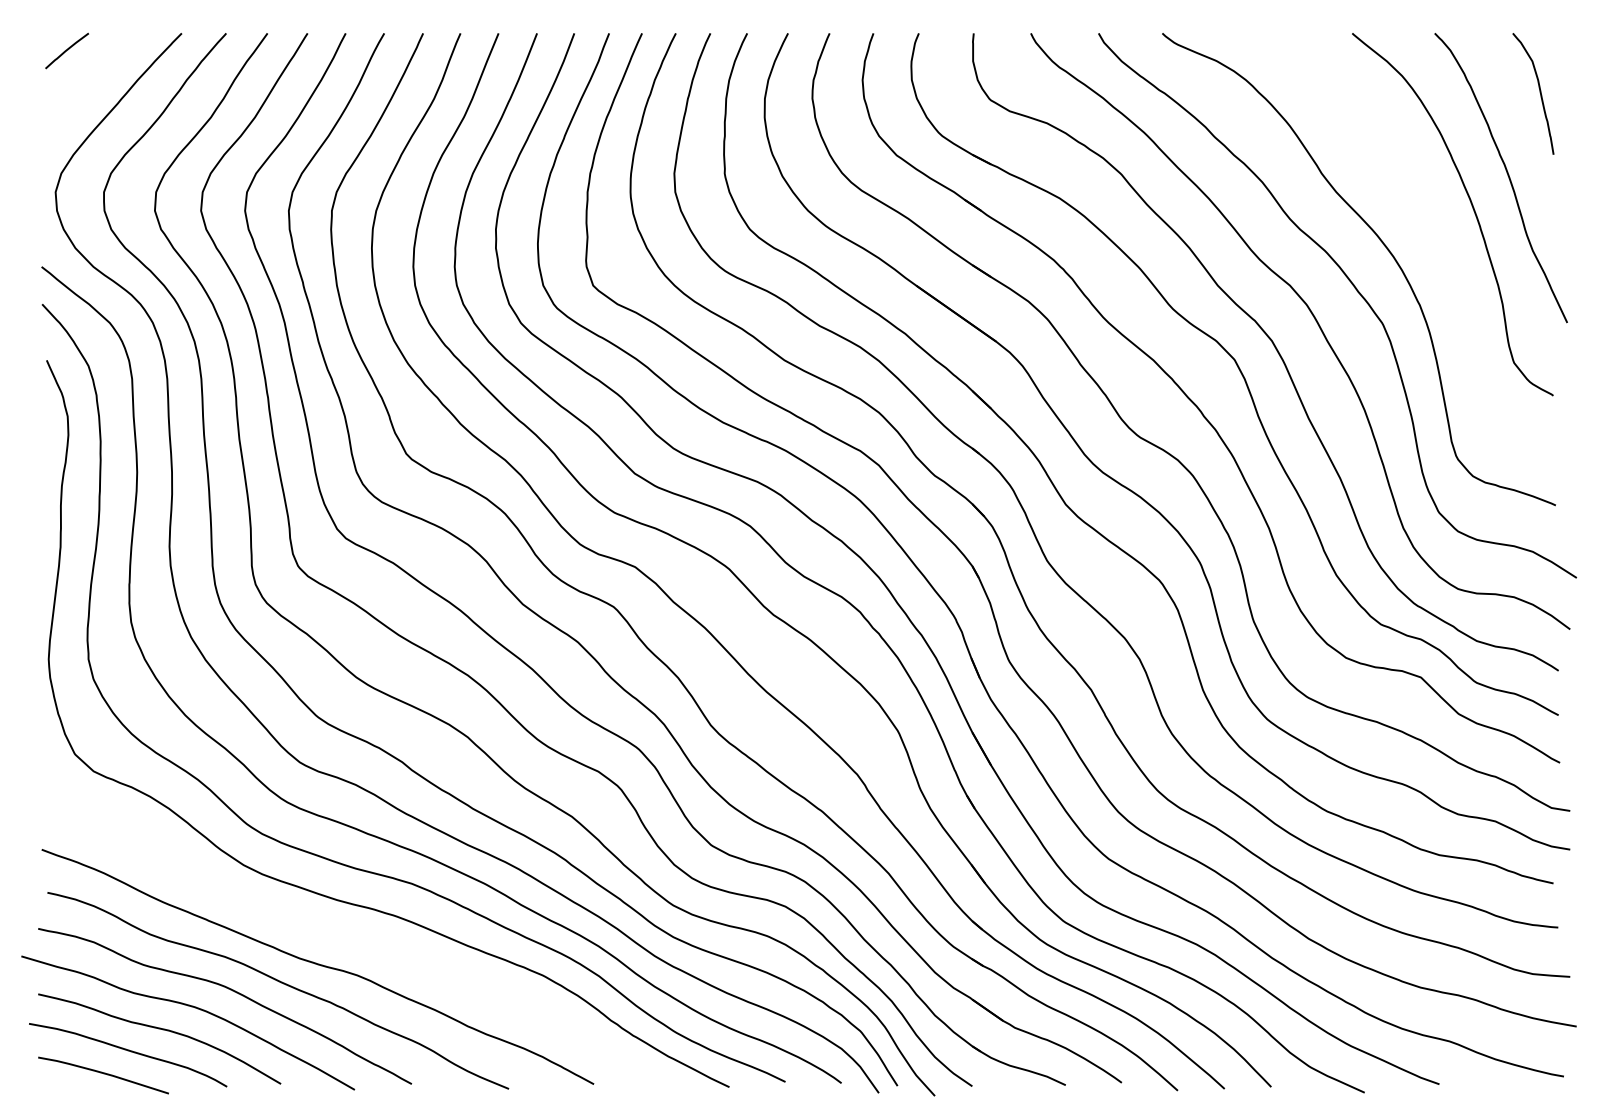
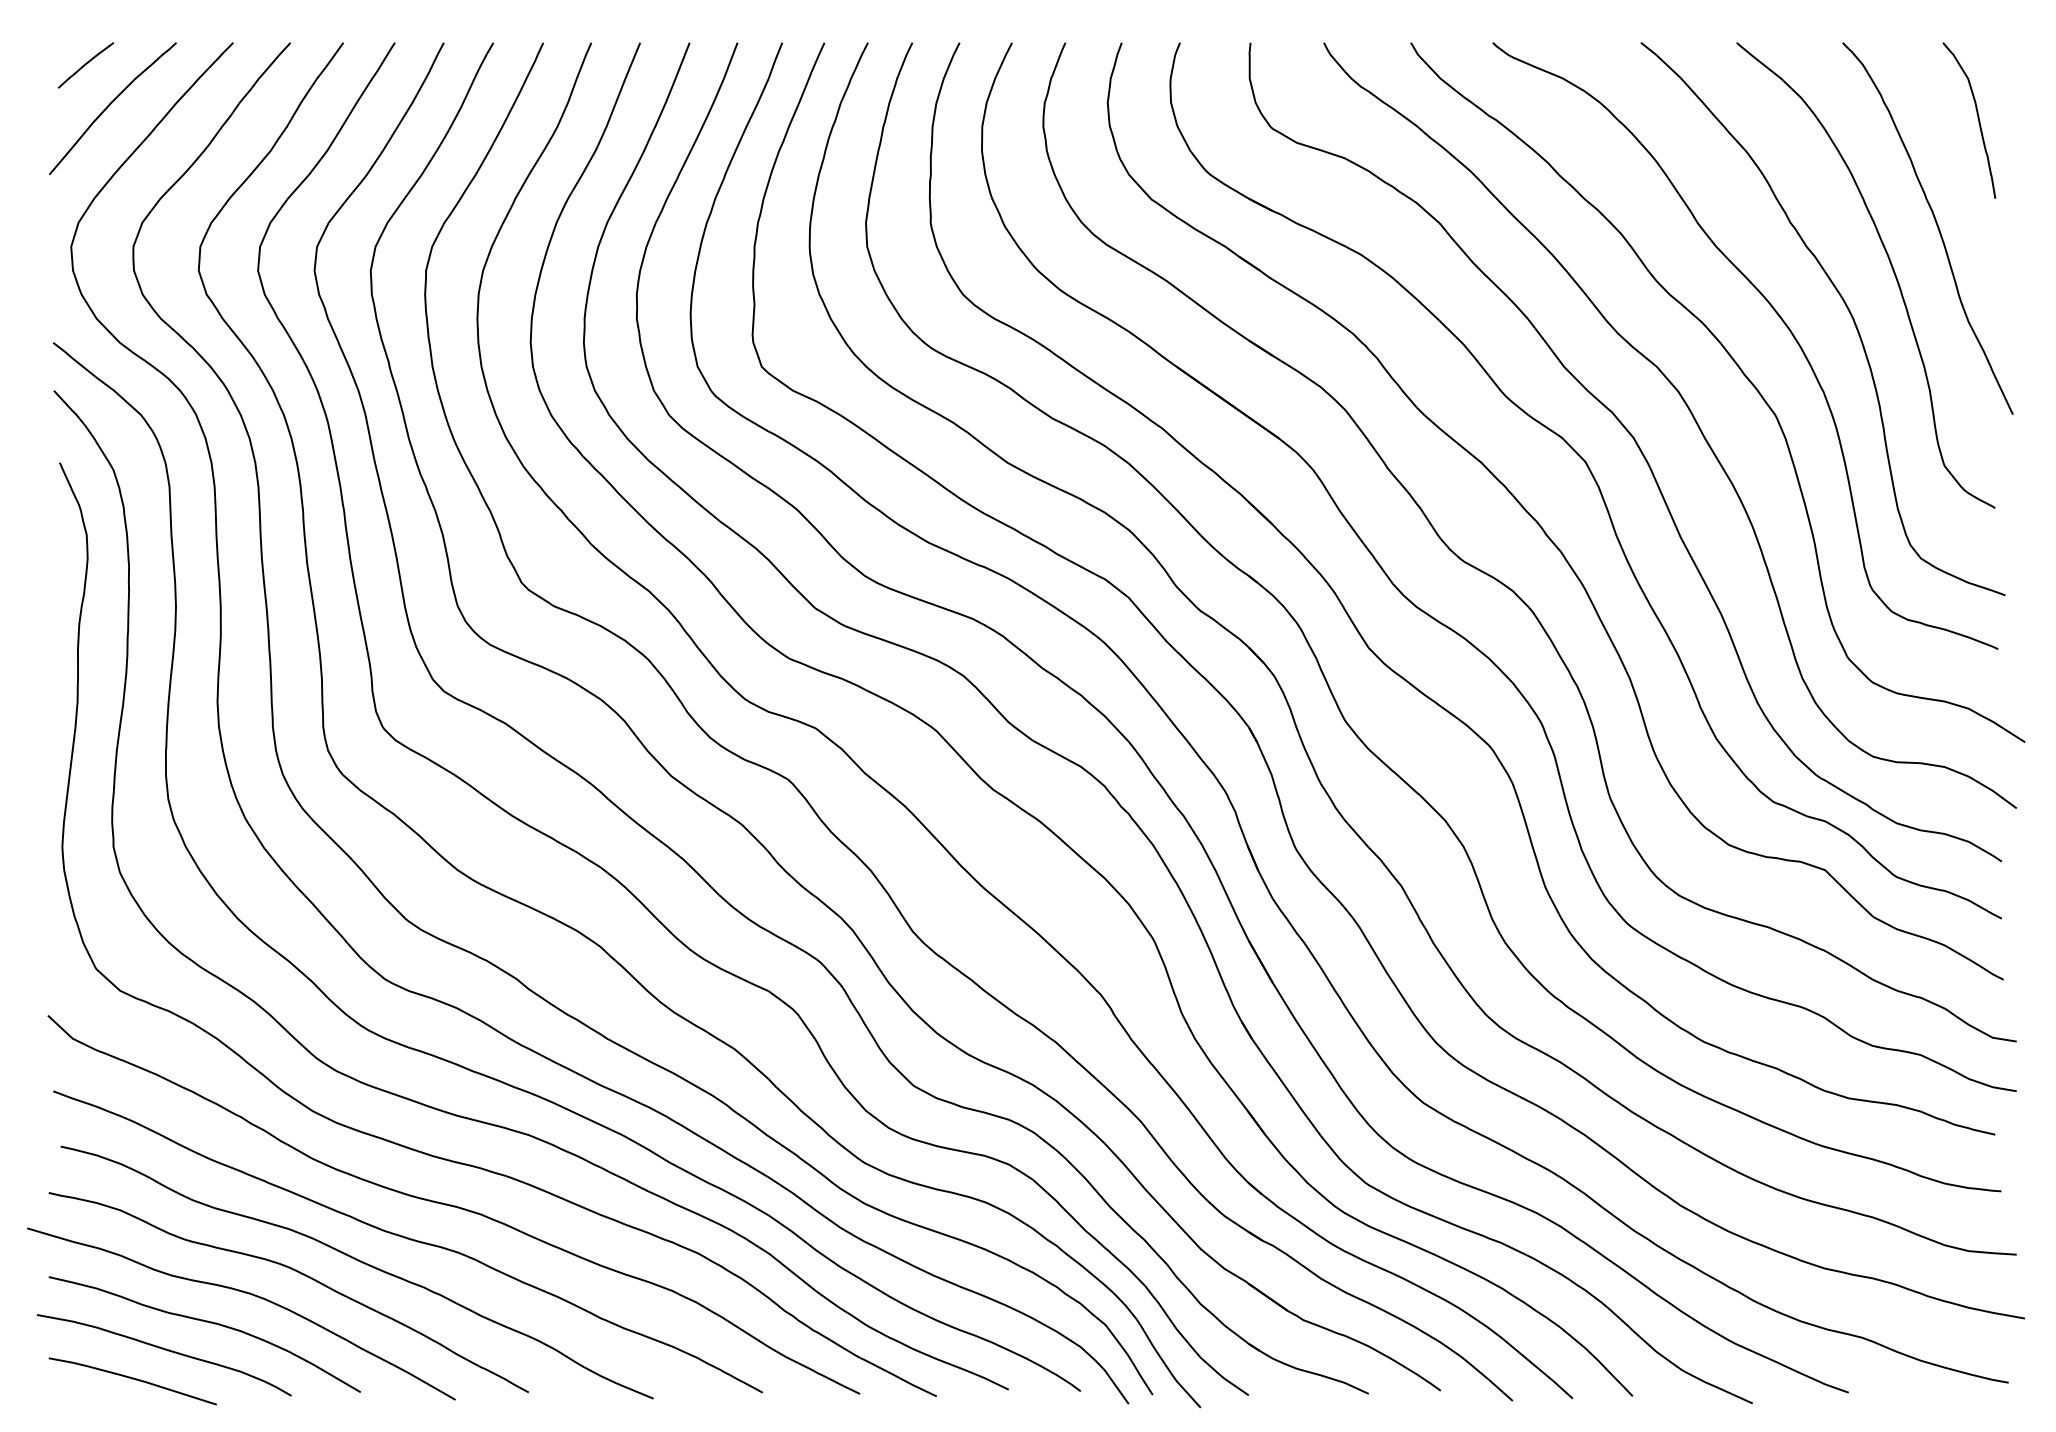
curve: (86, 82) -> (110, 105), added
curve: (1435, 236) -> (1843, 303), added
curve: (353, 938) -> (453, 1205), added

